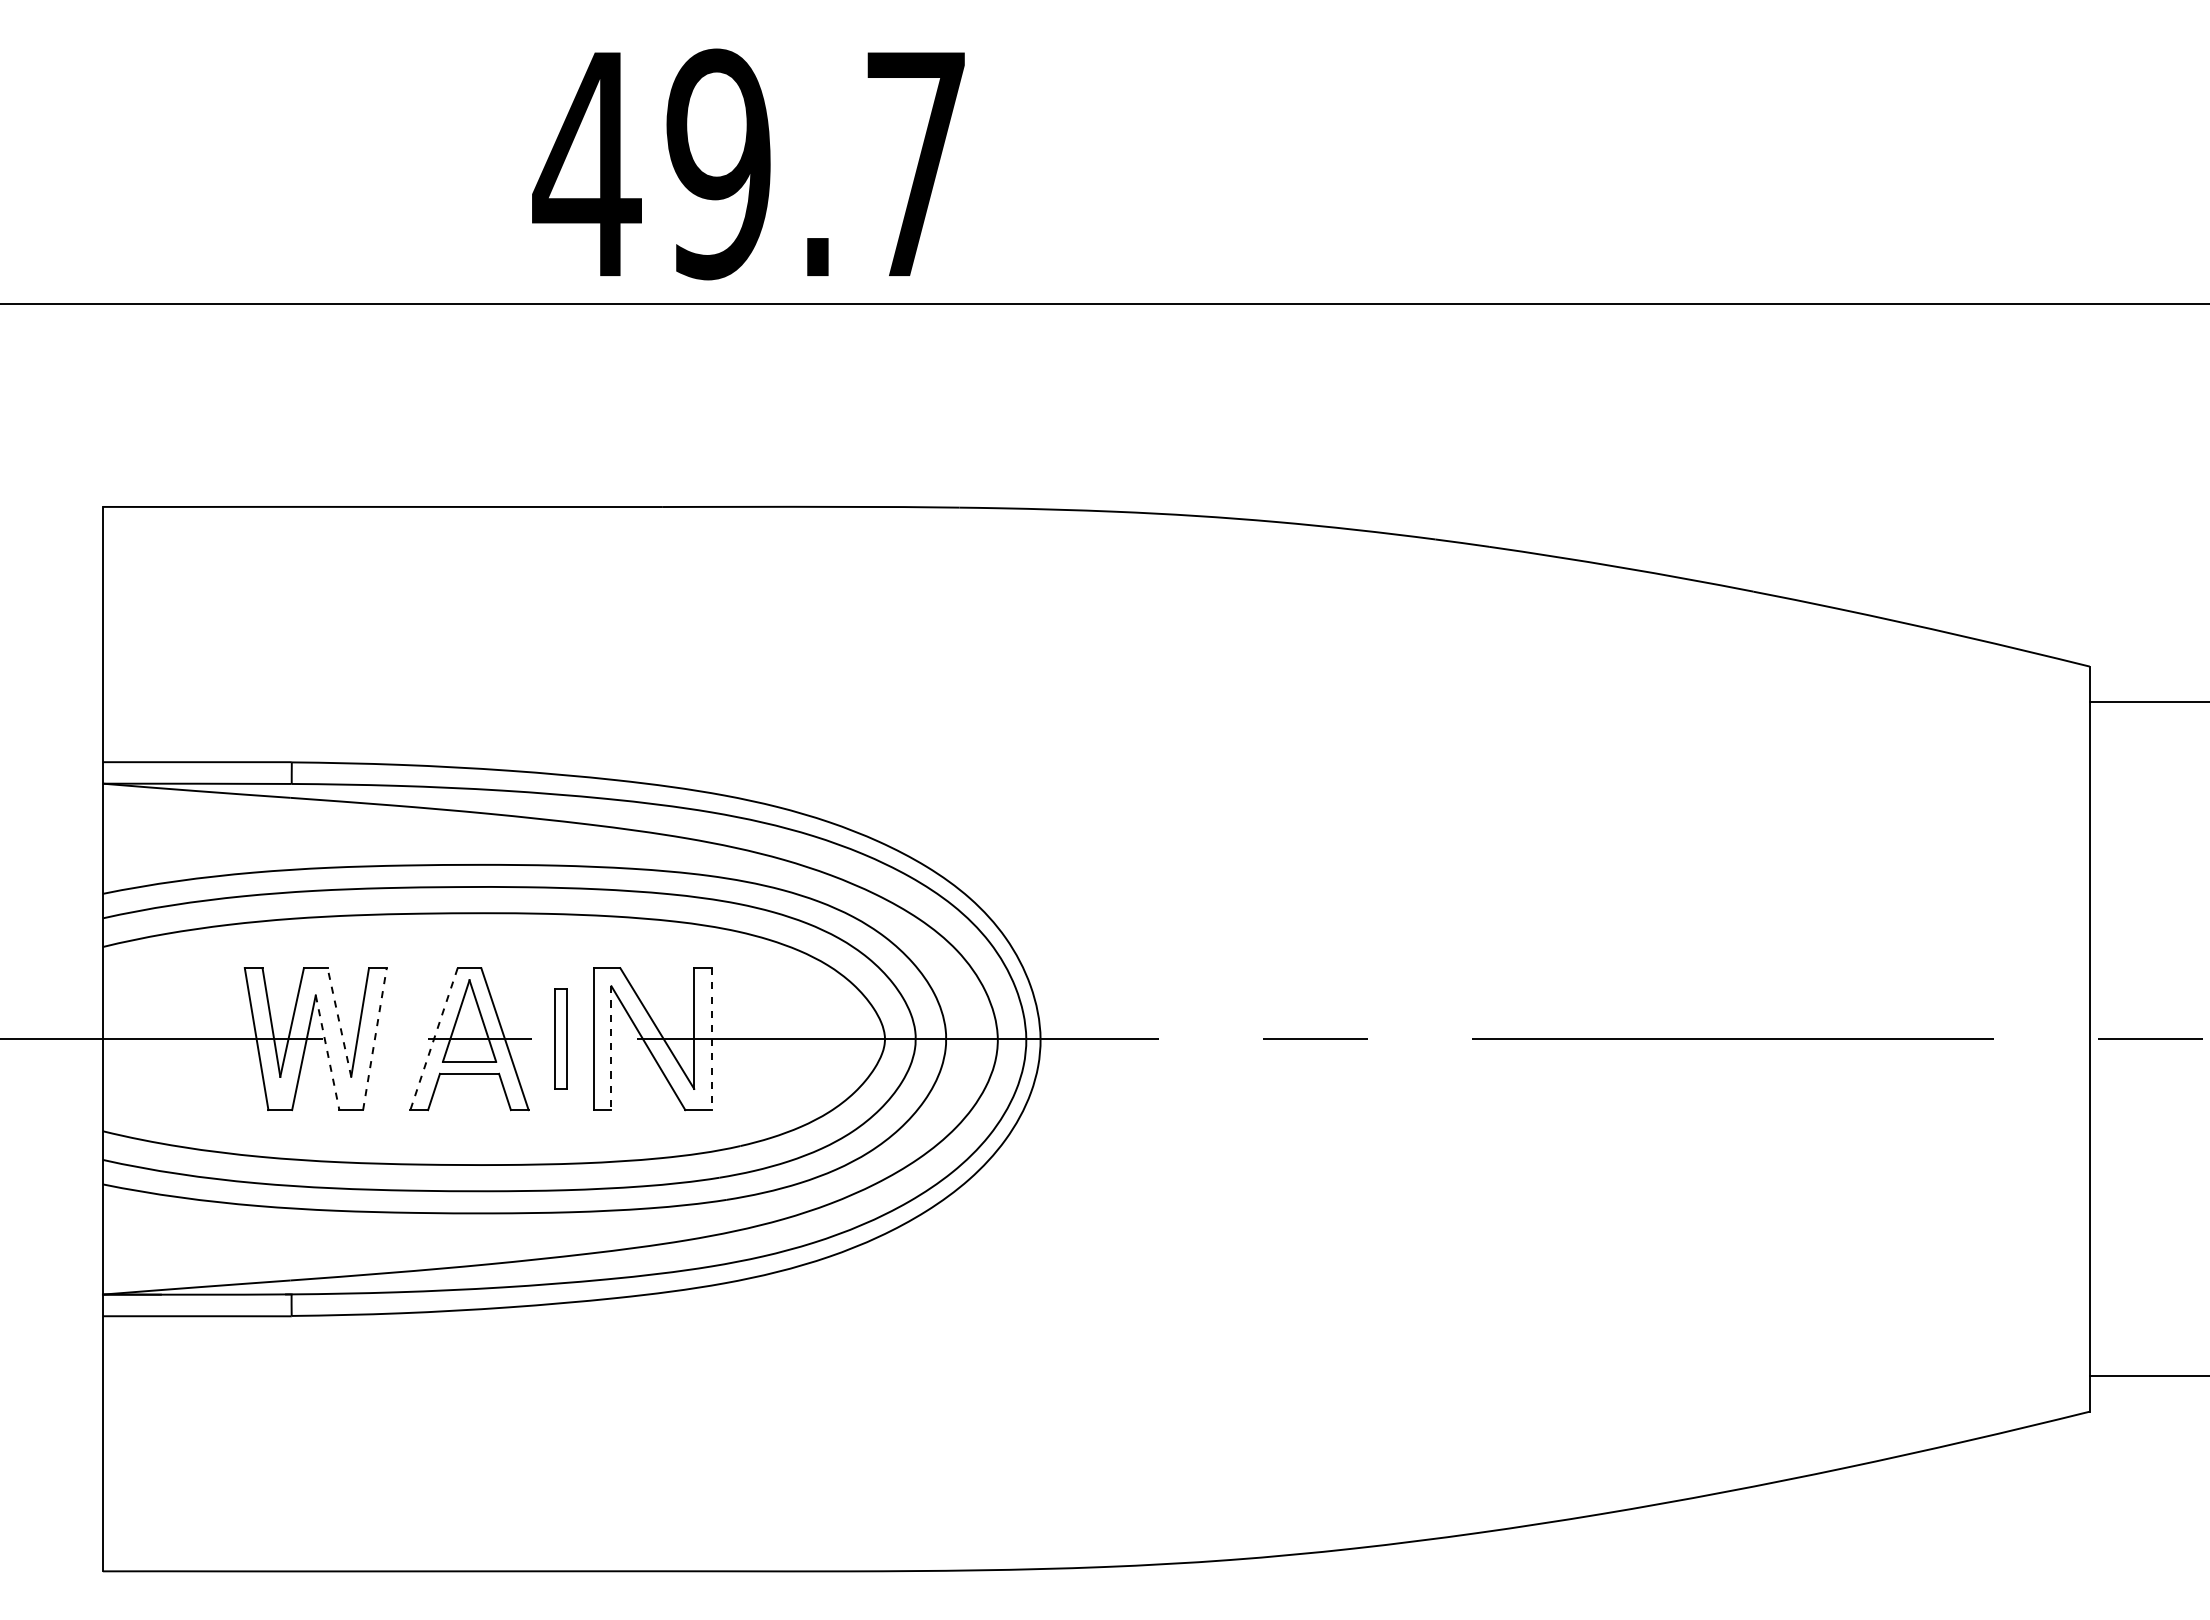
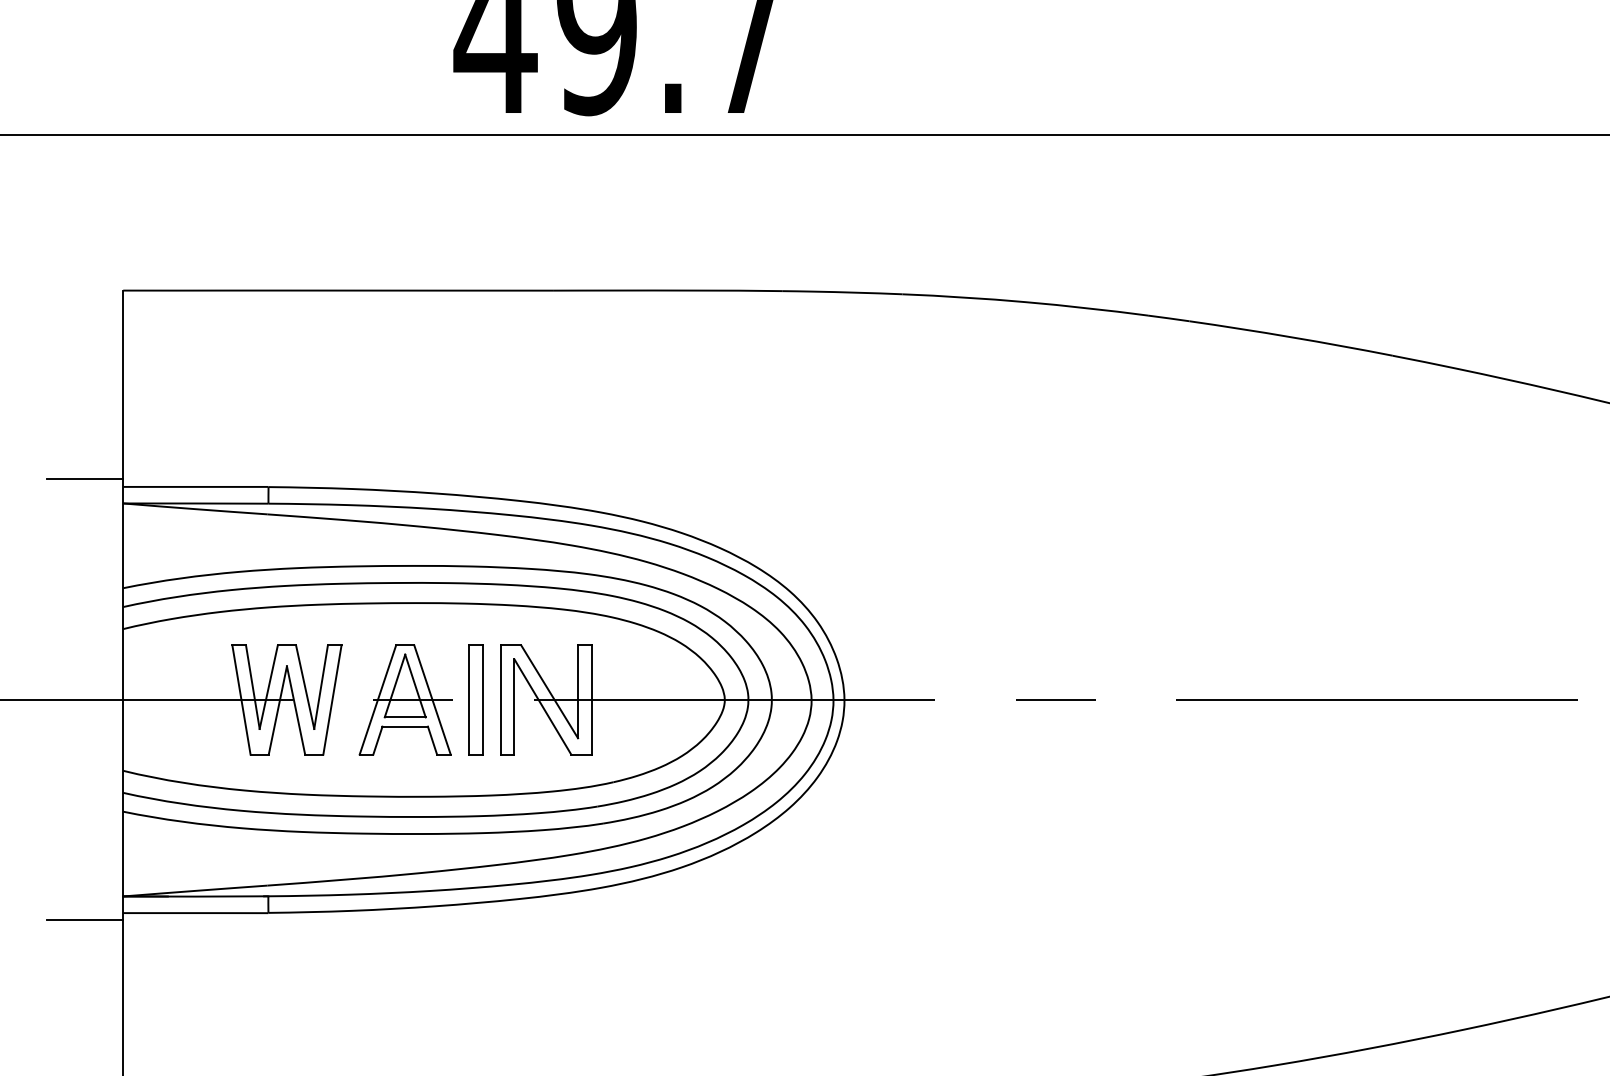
line: (52, 751) -> (84, 478), added
line: (339, 1022) -> (305, 687), dashed -> solid
part: (560, 1038) -> (475, 699), size x1.43
line: (374, 1039) -> (332, 700), dashed -> solid
line: (434, 1039) -> (378, 700), dashed -> solid
line: (711, 1039) -> (591, 700), dashed -> solid
line: (611, 1048) -> (514, 707), dashed -> solid
line: (327, 1052) -> (295, 710), dashed -> solid
line: (52, 1324) -> (84, 919), added

